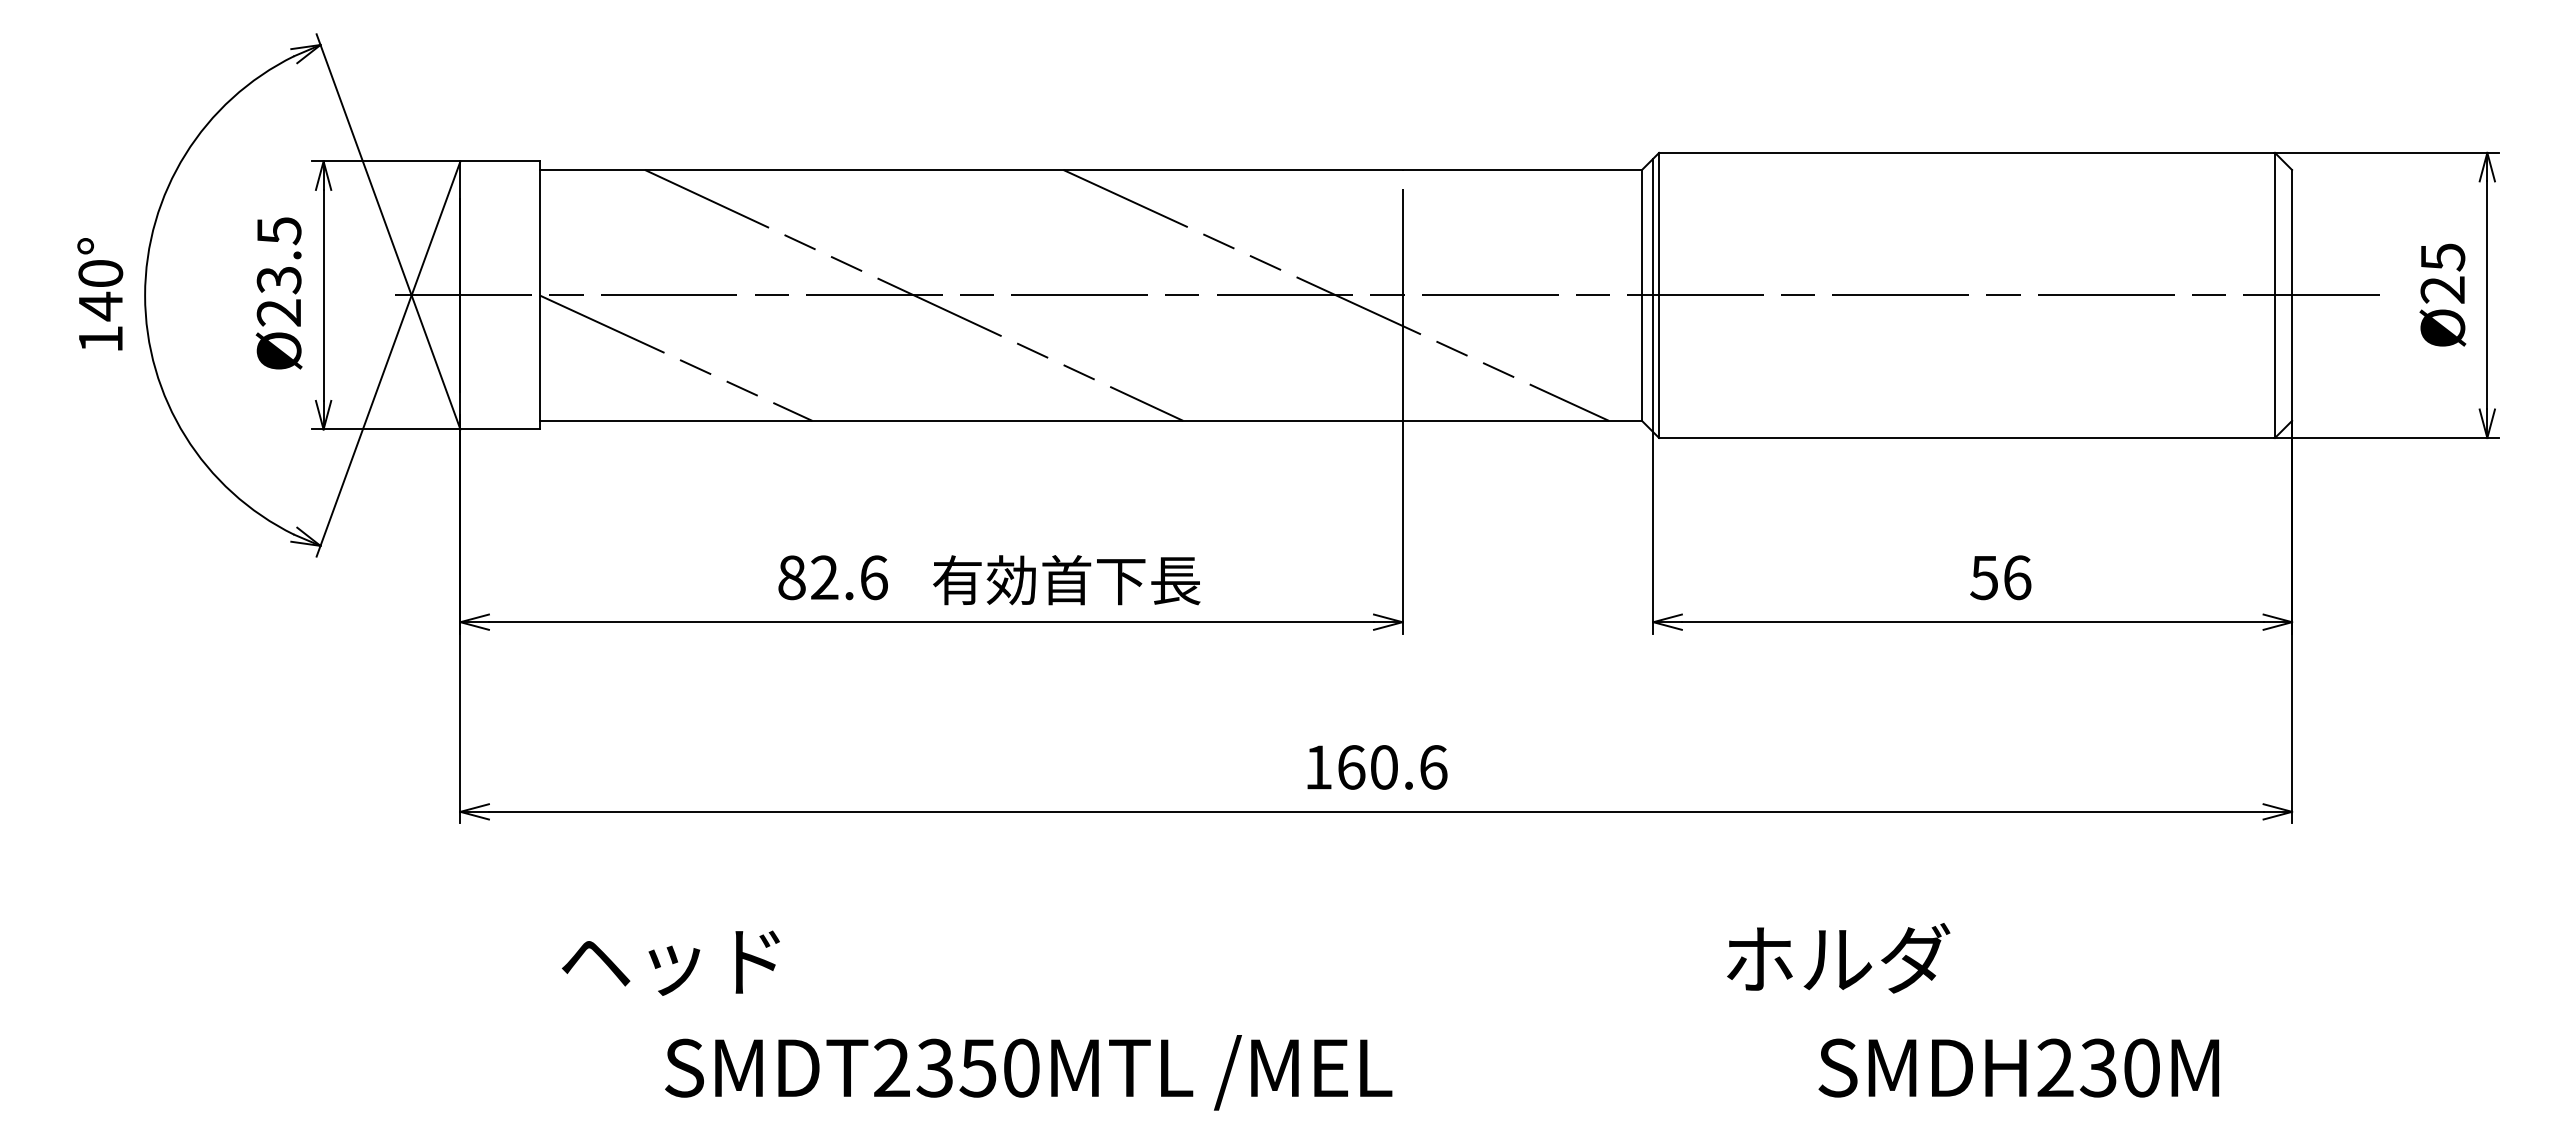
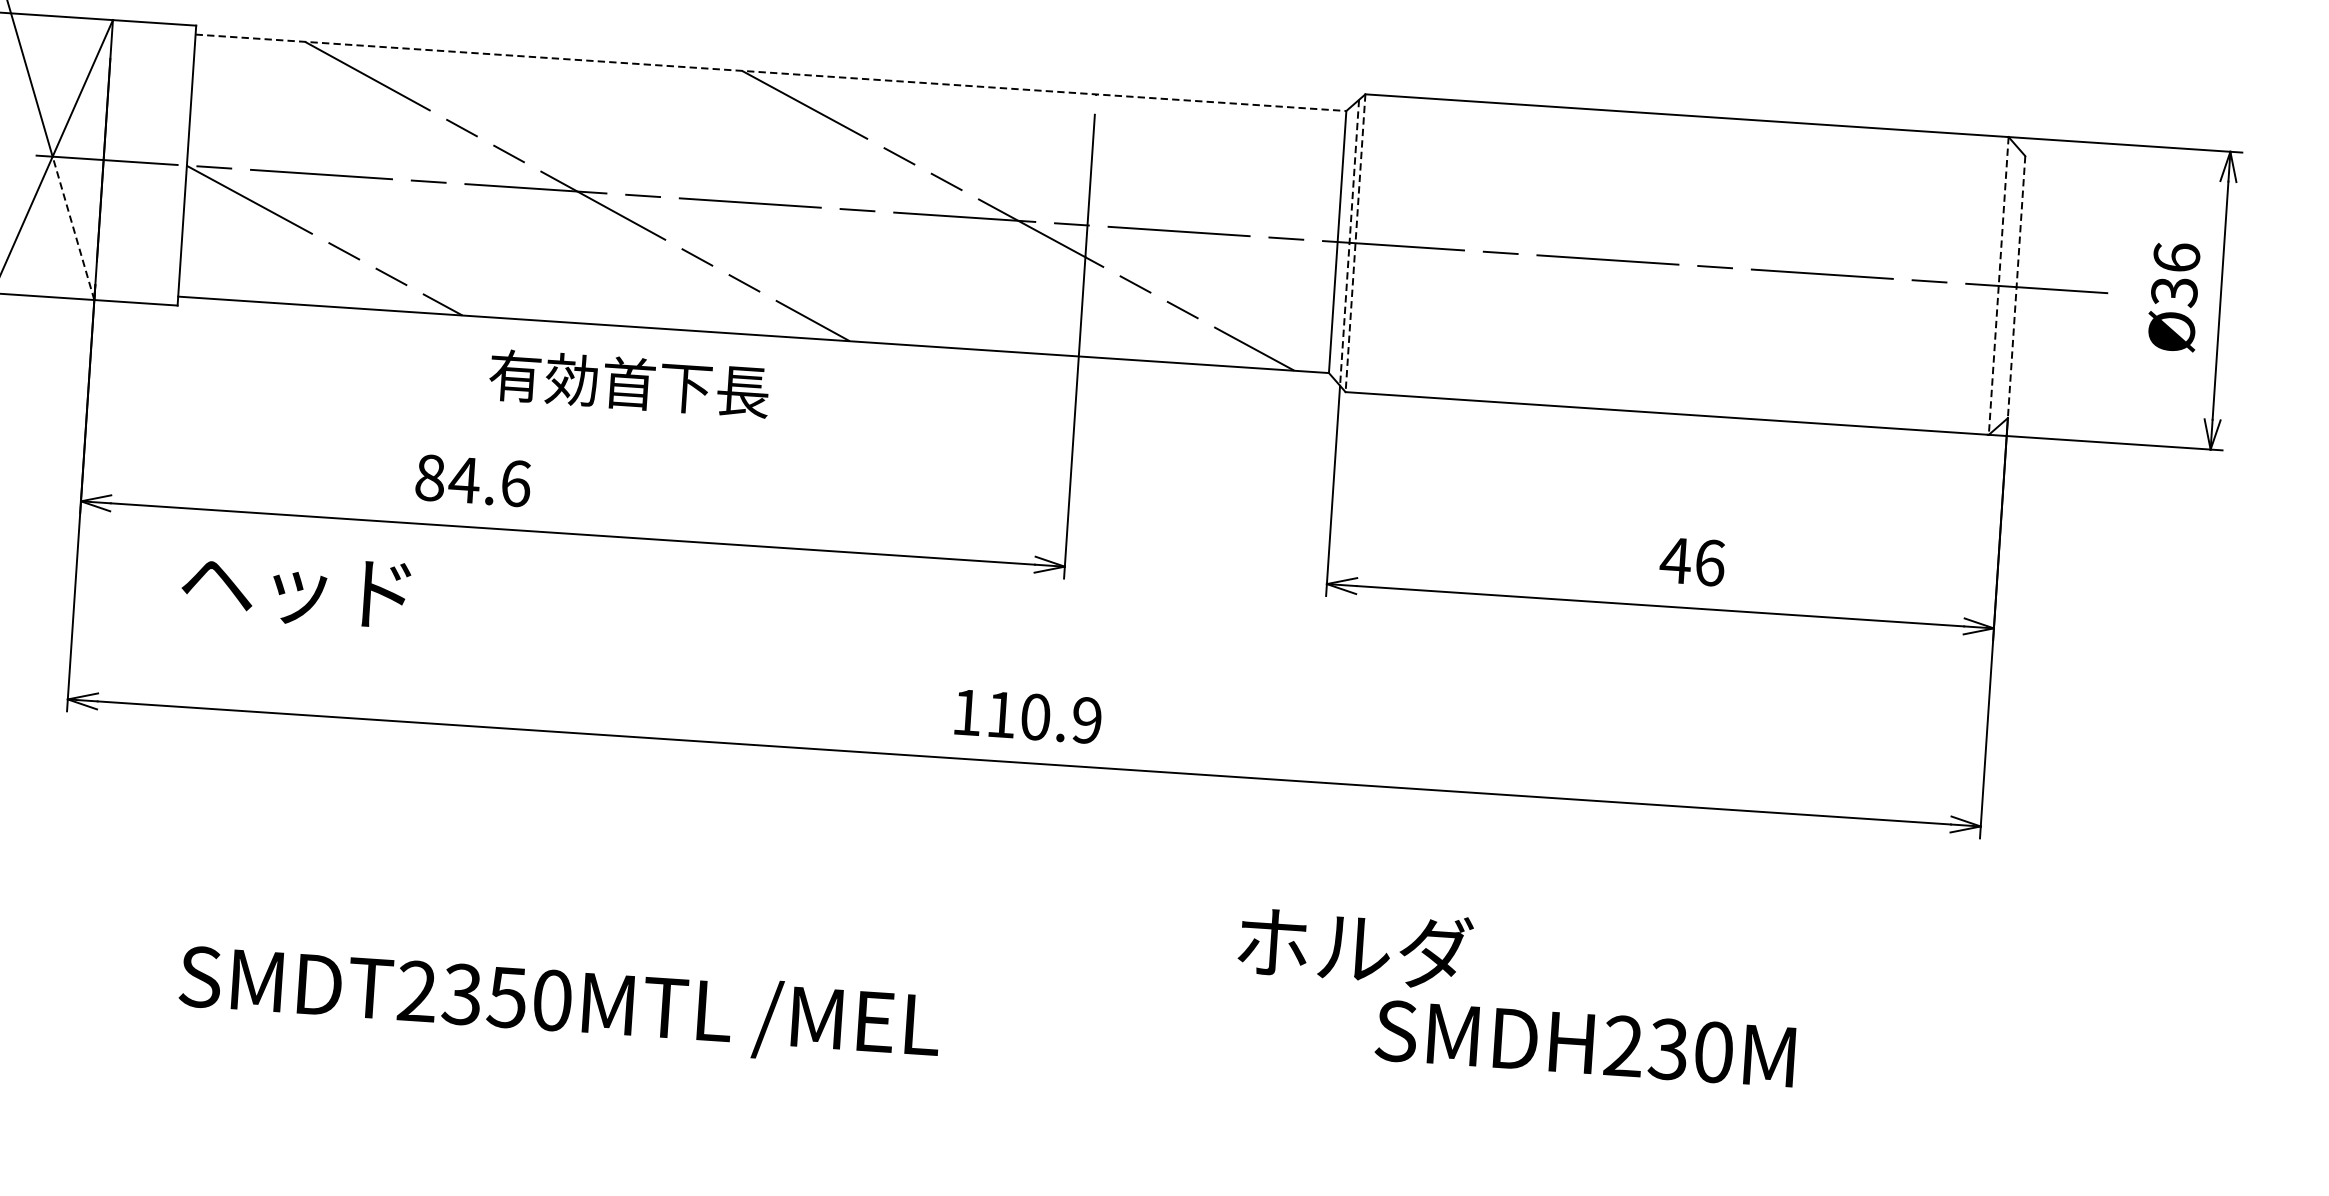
line: (1091, 170) -> (771, 73), solid -> dashed
text: (2442, 273) -> (2175, 274), Ø25 -> Ø36
line: (1653, 295) -> (1349, 242), solid -> dashed
line: (1659, 295) -> (1355, 243), solid -> dashed
line: (2274, 295) -> (1998, 285), solid -> dashed
line: (2292, 295) -> (2017, 287), solid -> dashed
line: (435, 361) -> (72, 227), solid -> dashed
text: (824, 577) -> (464, 479), 82.6 -> 84.6
text: (1984, 578) -> (1675, 561), 56 -> 46
text: (1066, 580) -> (629, 383), moved
text: (1392, 767) -> (1044, 717), 160.6 -> 110.9
text: (1838, 958) -> (1355, 947), moved
text: (670, 962) -> (295, 589), moved
text: (2018, 1067) -> (1584, 1043), moved
text: (1028, 1072) -> (559, 1005), moved

